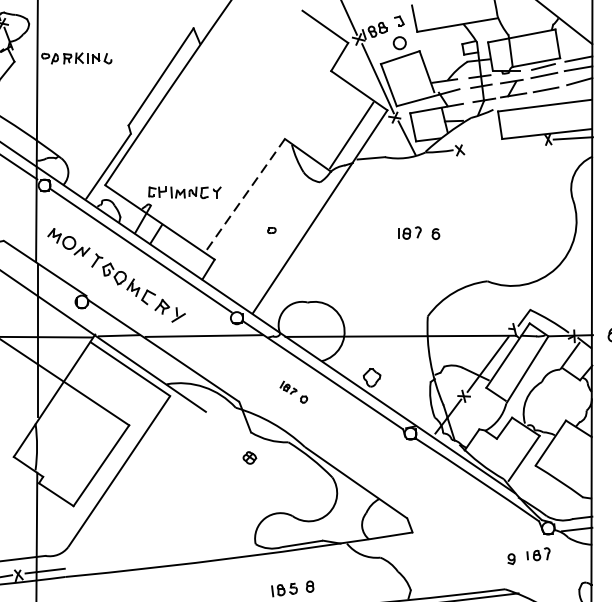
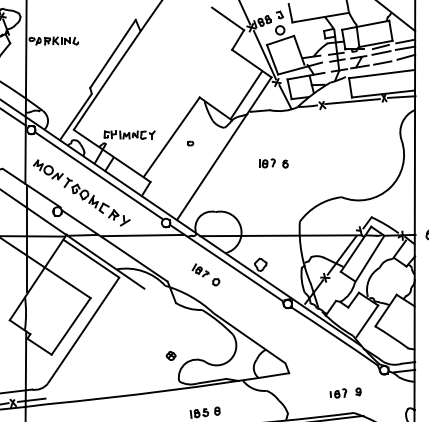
line: (502, 144) -> (352, 101), added
line: (244, 196) -> (171, 137), dashed -> solid
part: (271, 230) -> (190, 143), moved
part: (418, 233) -> (273, 163), moved
part: (293, 391) -> (205, 274), size x1.43
part: (248, 457) -> (170, 355), moved
part: (538, 554) -> (338, 393), moved

